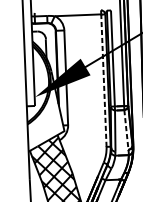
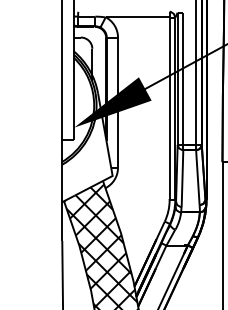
line: (103, 80) -> (169, 108), dashed -> solid
line: (126, 130) -> (197, 178), dashed -> solid

